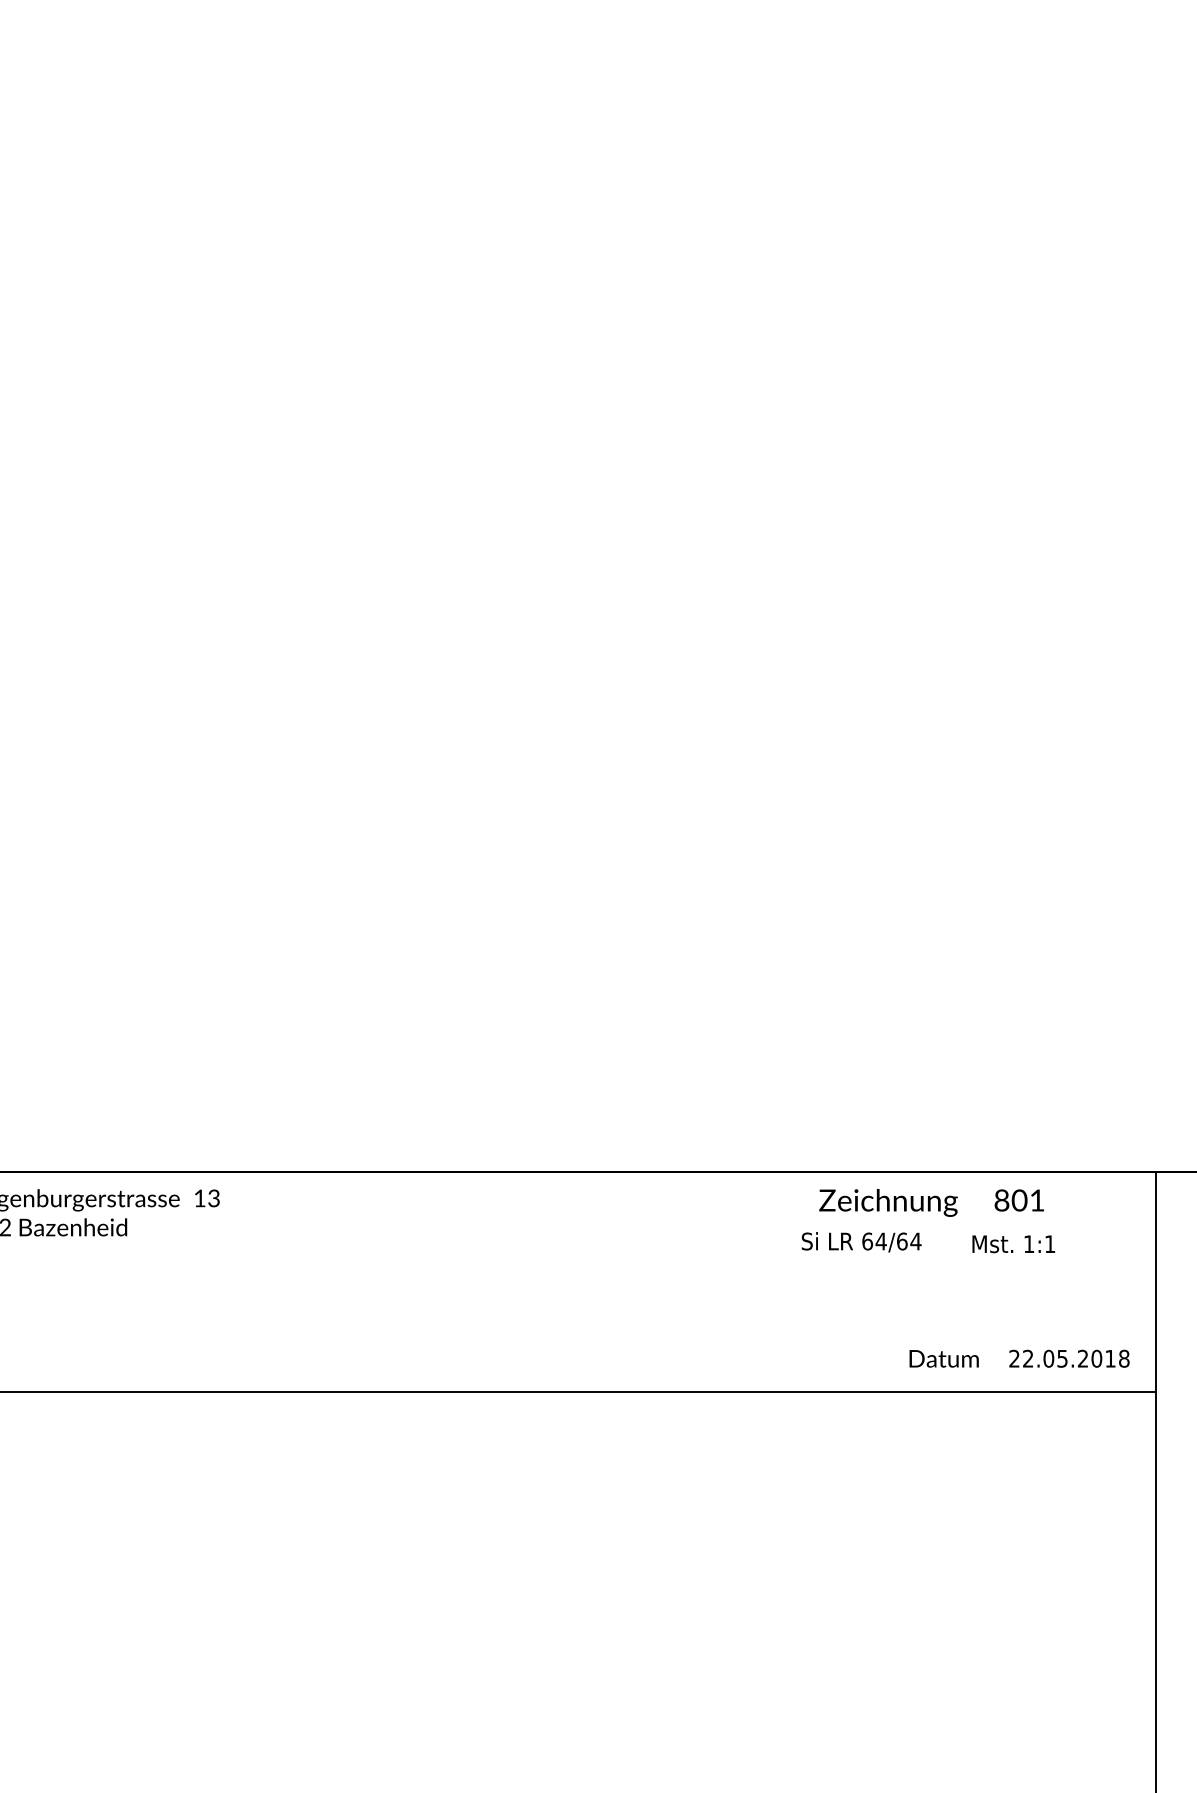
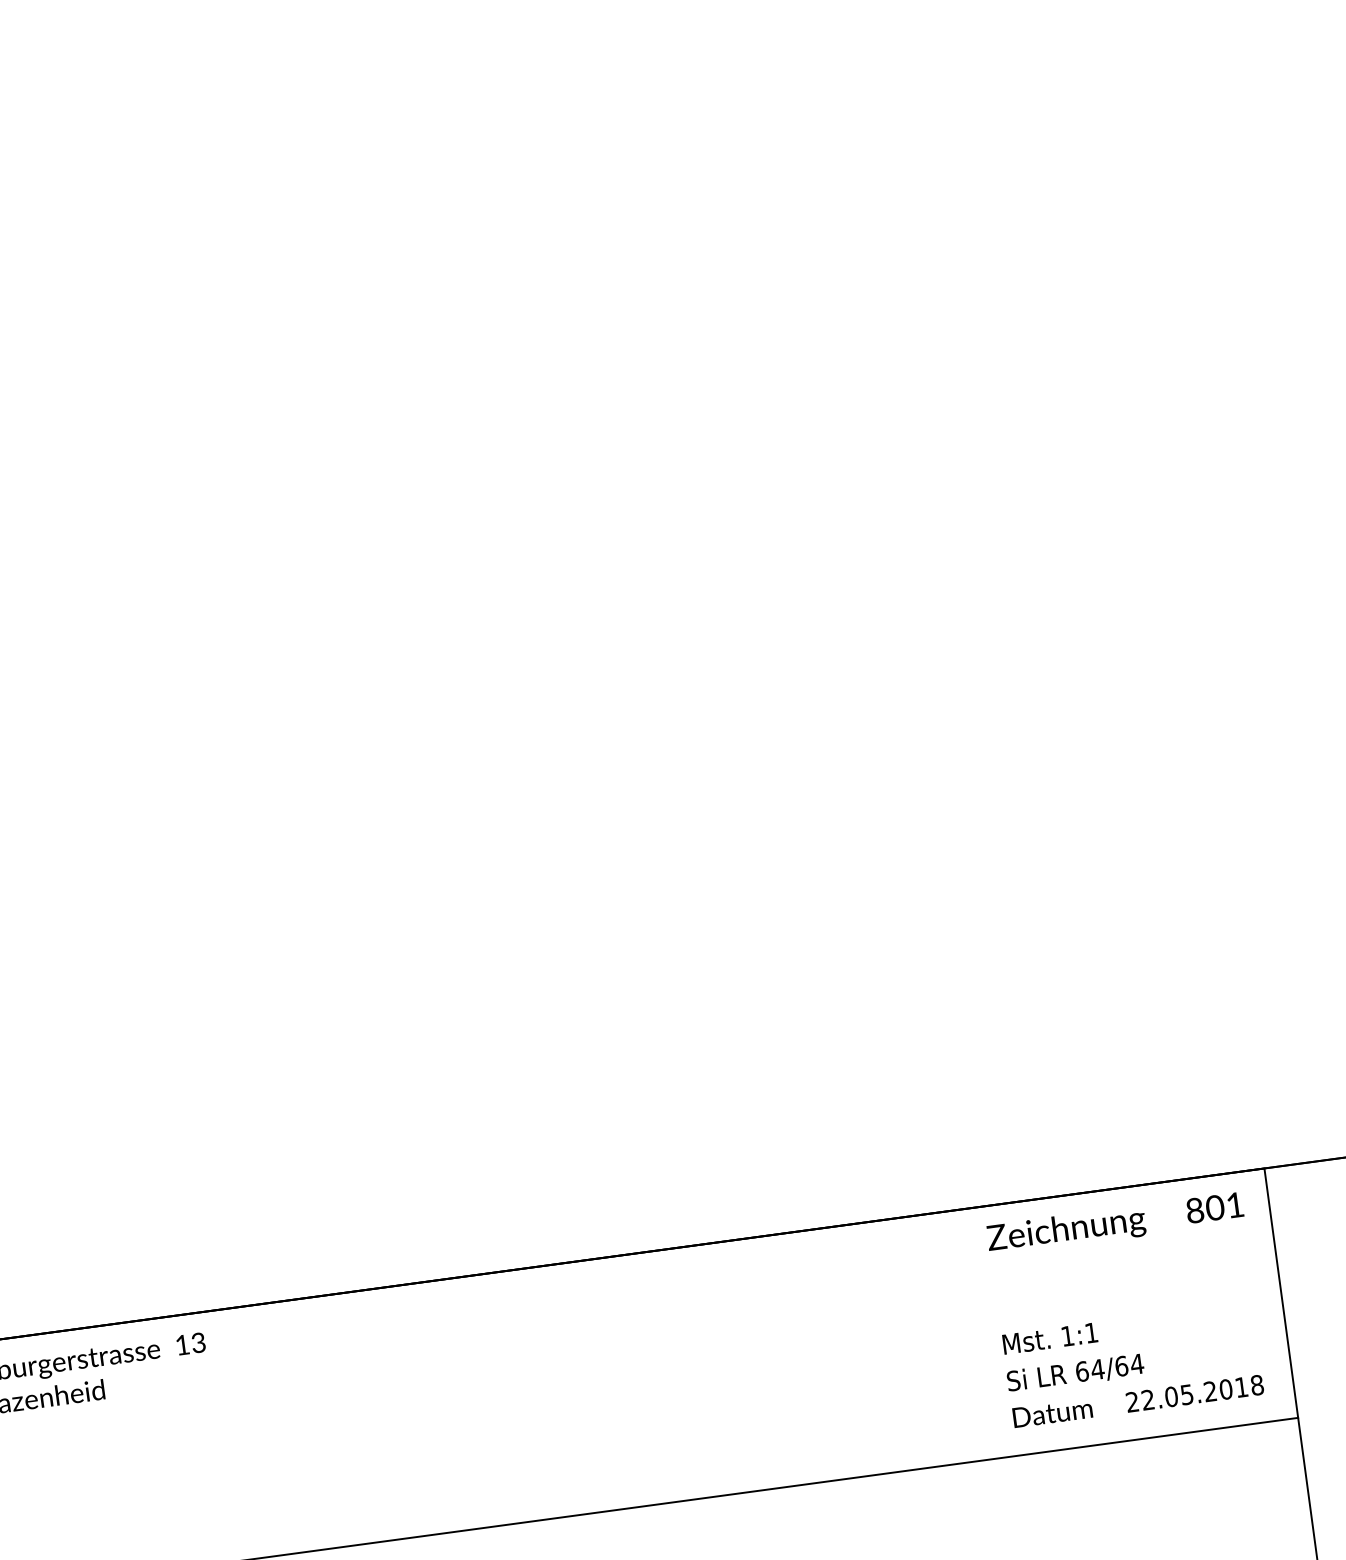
text: (931, 1202) -> (1115, 1223), moved
text: (861, 1242) -> (1075, 1373), moved
text: (1013, 1244) -> (1049, 1338), moved

